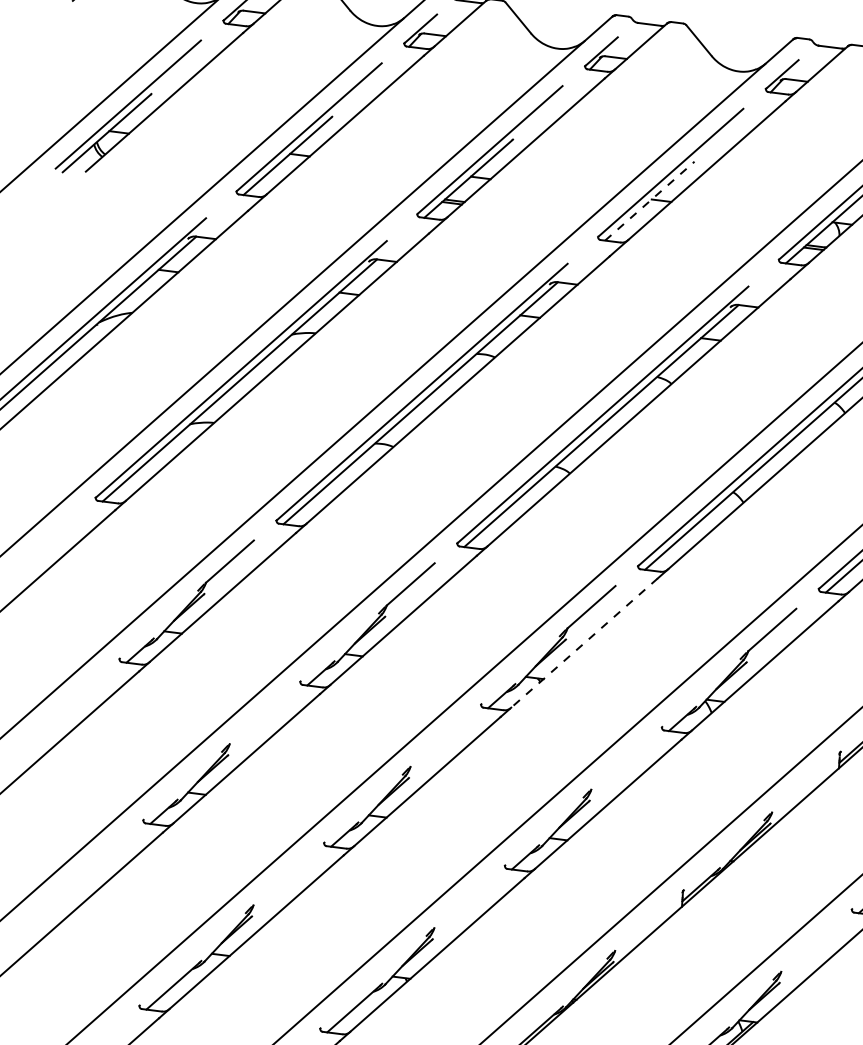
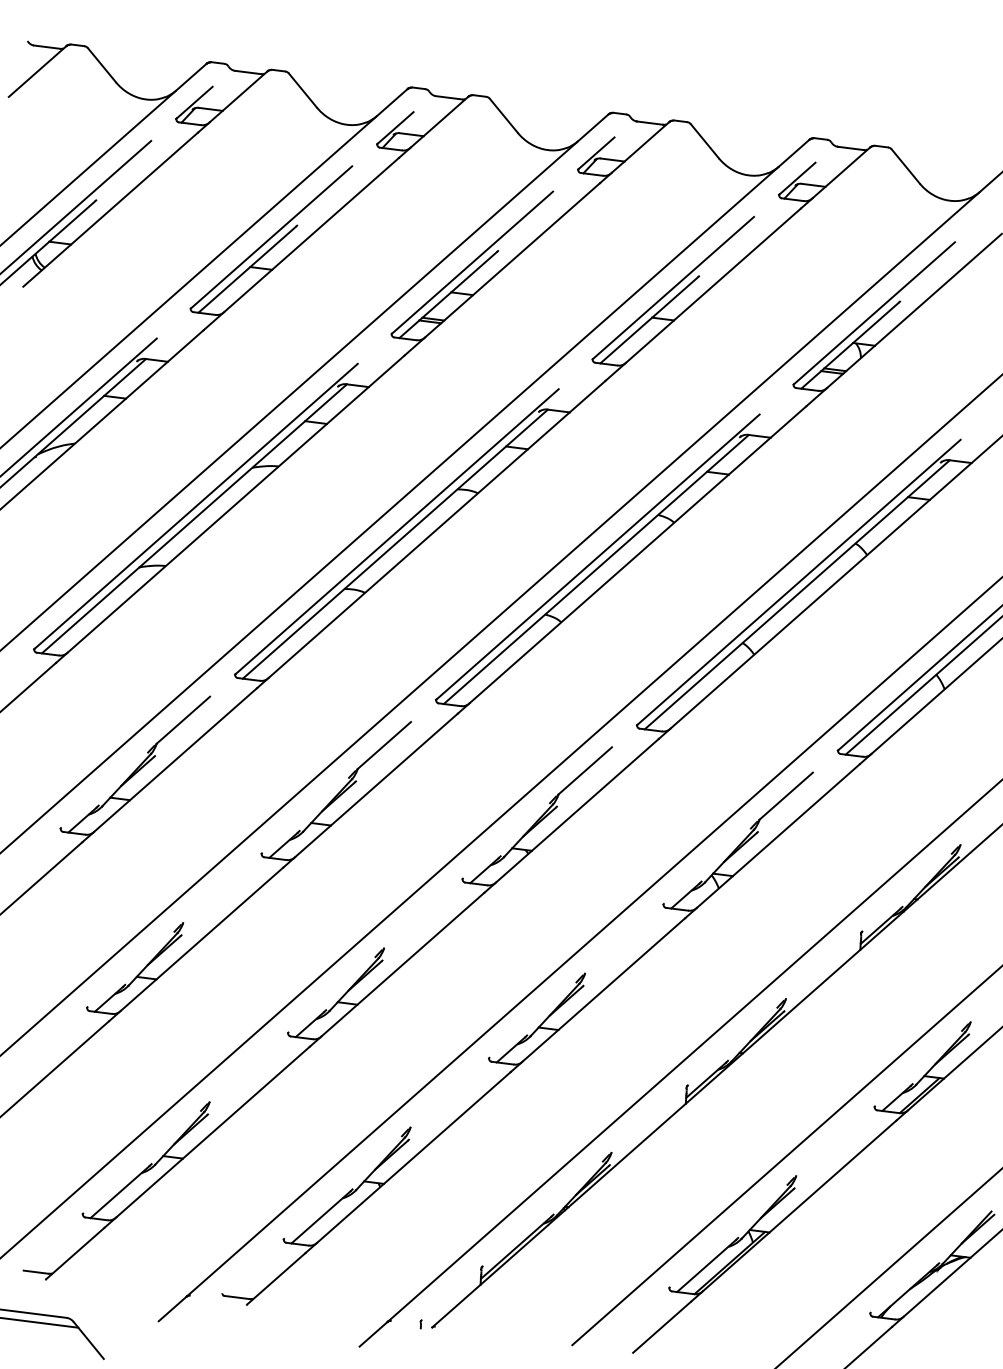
line: (649, 202) -> (649, 320), dashed -> solid
line: (584, 642) -> (577, 810), dashed -> solid

